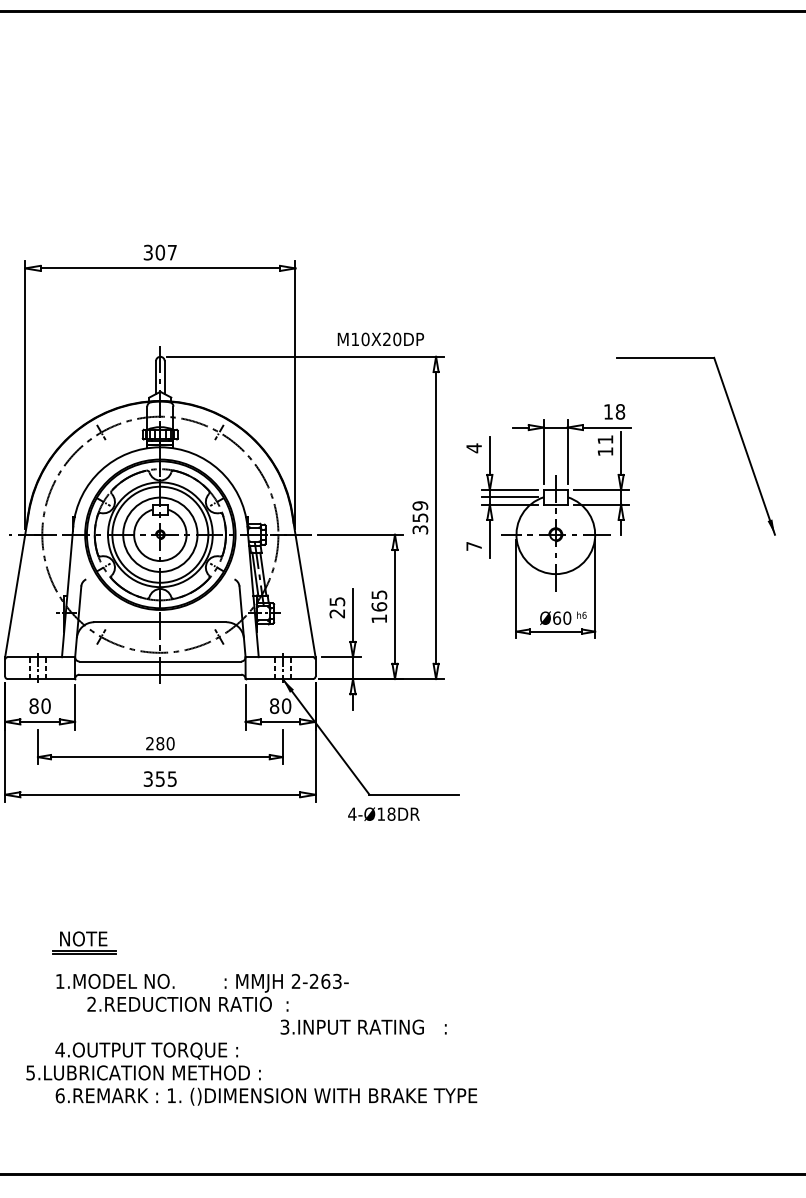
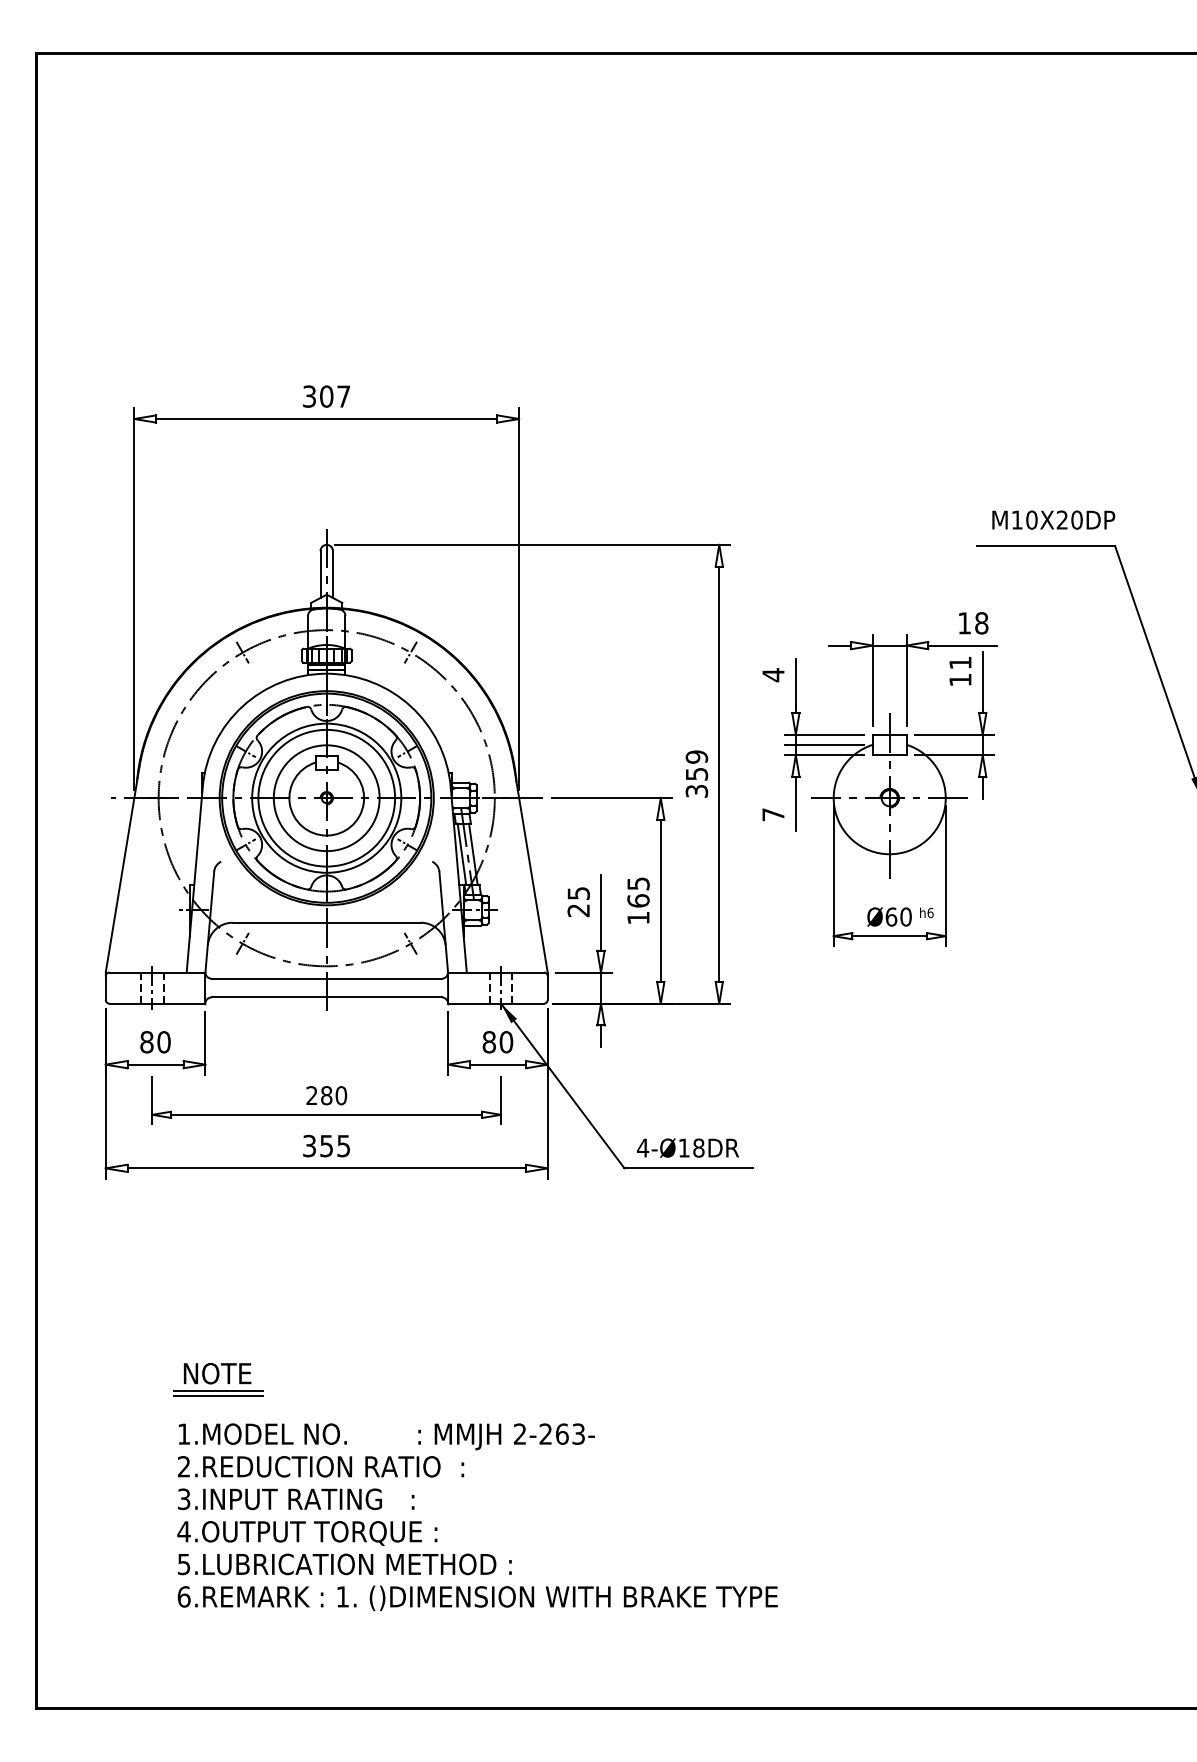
text: (380, 338) -> (1053, 519), moved
text: (384, 813) -> (688, 1147), moved
text: (187, 1004) -> (320, 1466), moved
text: (363, 1027) -> (296, 1499), moved
text: (143, 1073) -> (344, 1564), moved

